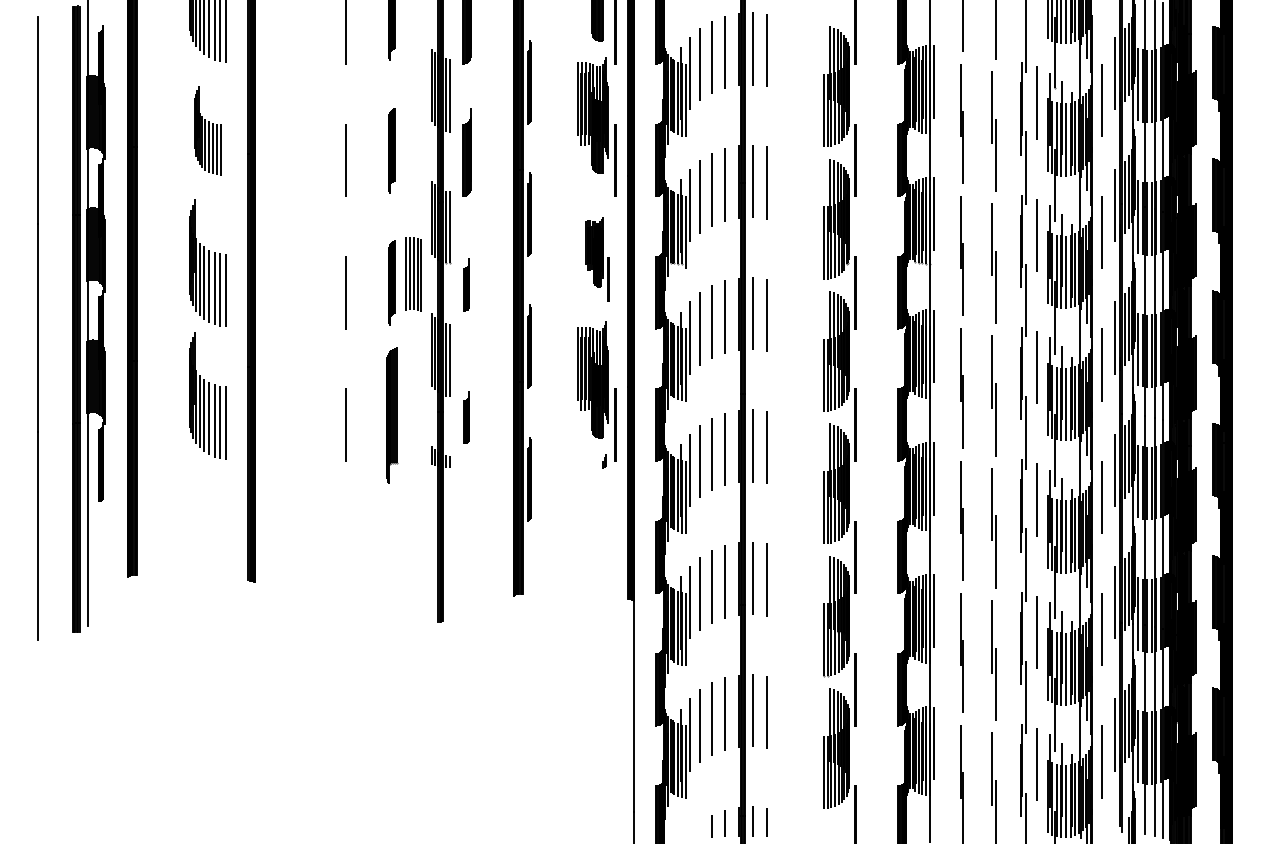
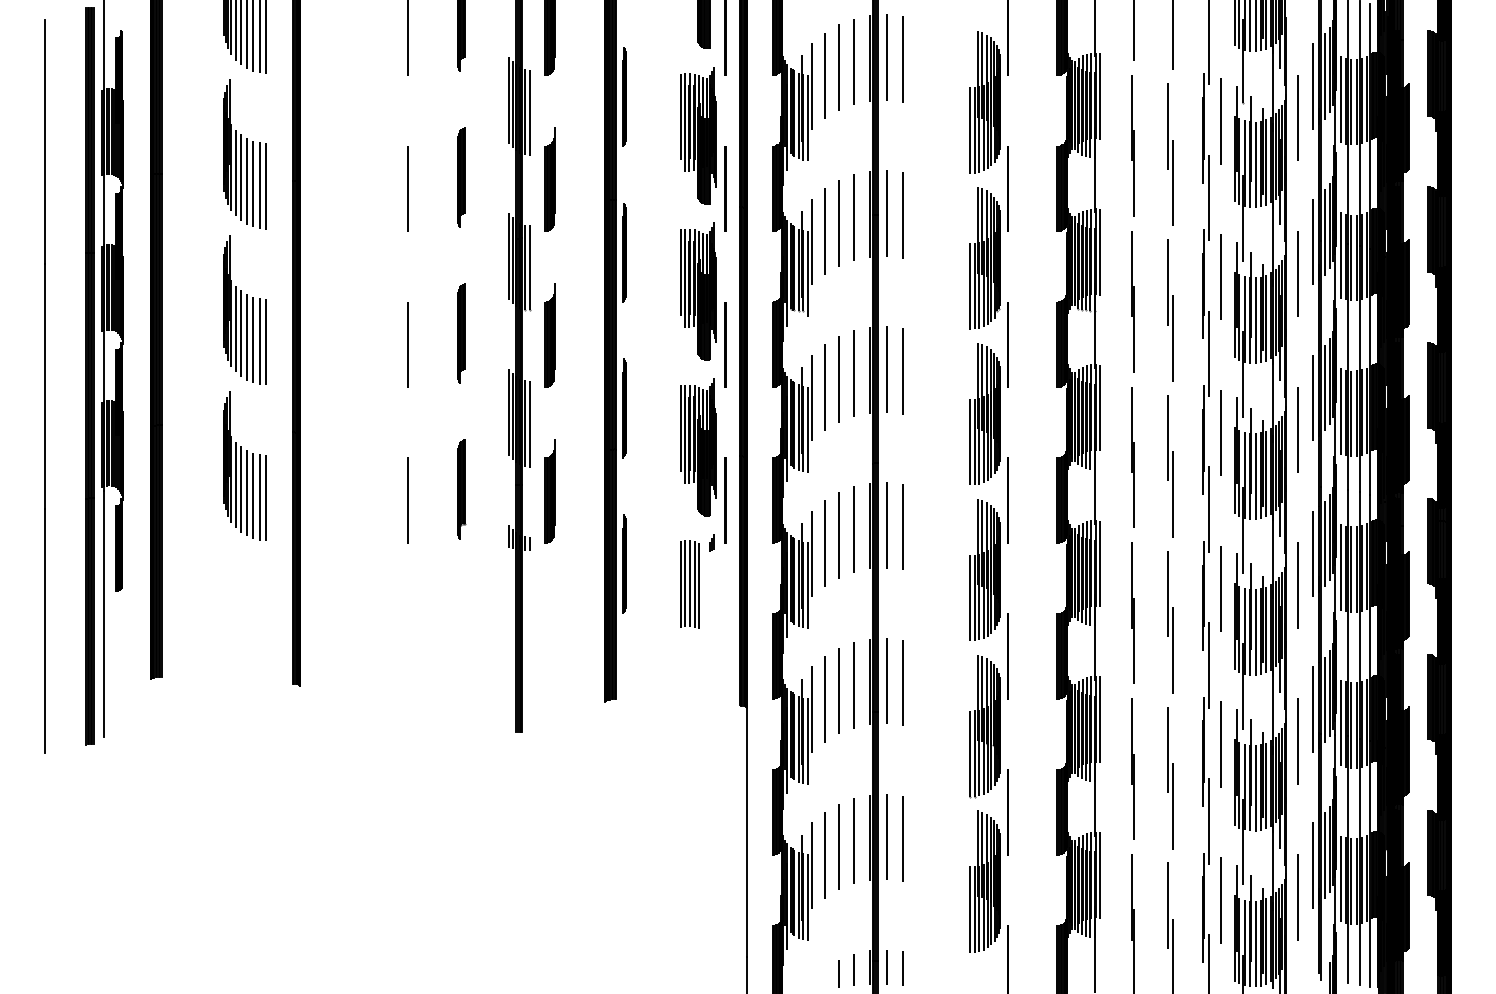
part: (207, 130) -> (244, 153), size x1.43
part: (596, 259) -> (702, 305), size x1.67
part: (413, 274) -> (689, 584), moved
part: (466, 284) -> (549, 335), size x1.67
part: (392, 415) -> (462, 489), size x0.62
part: (466, 417) -> (549, 491), size x1.67

